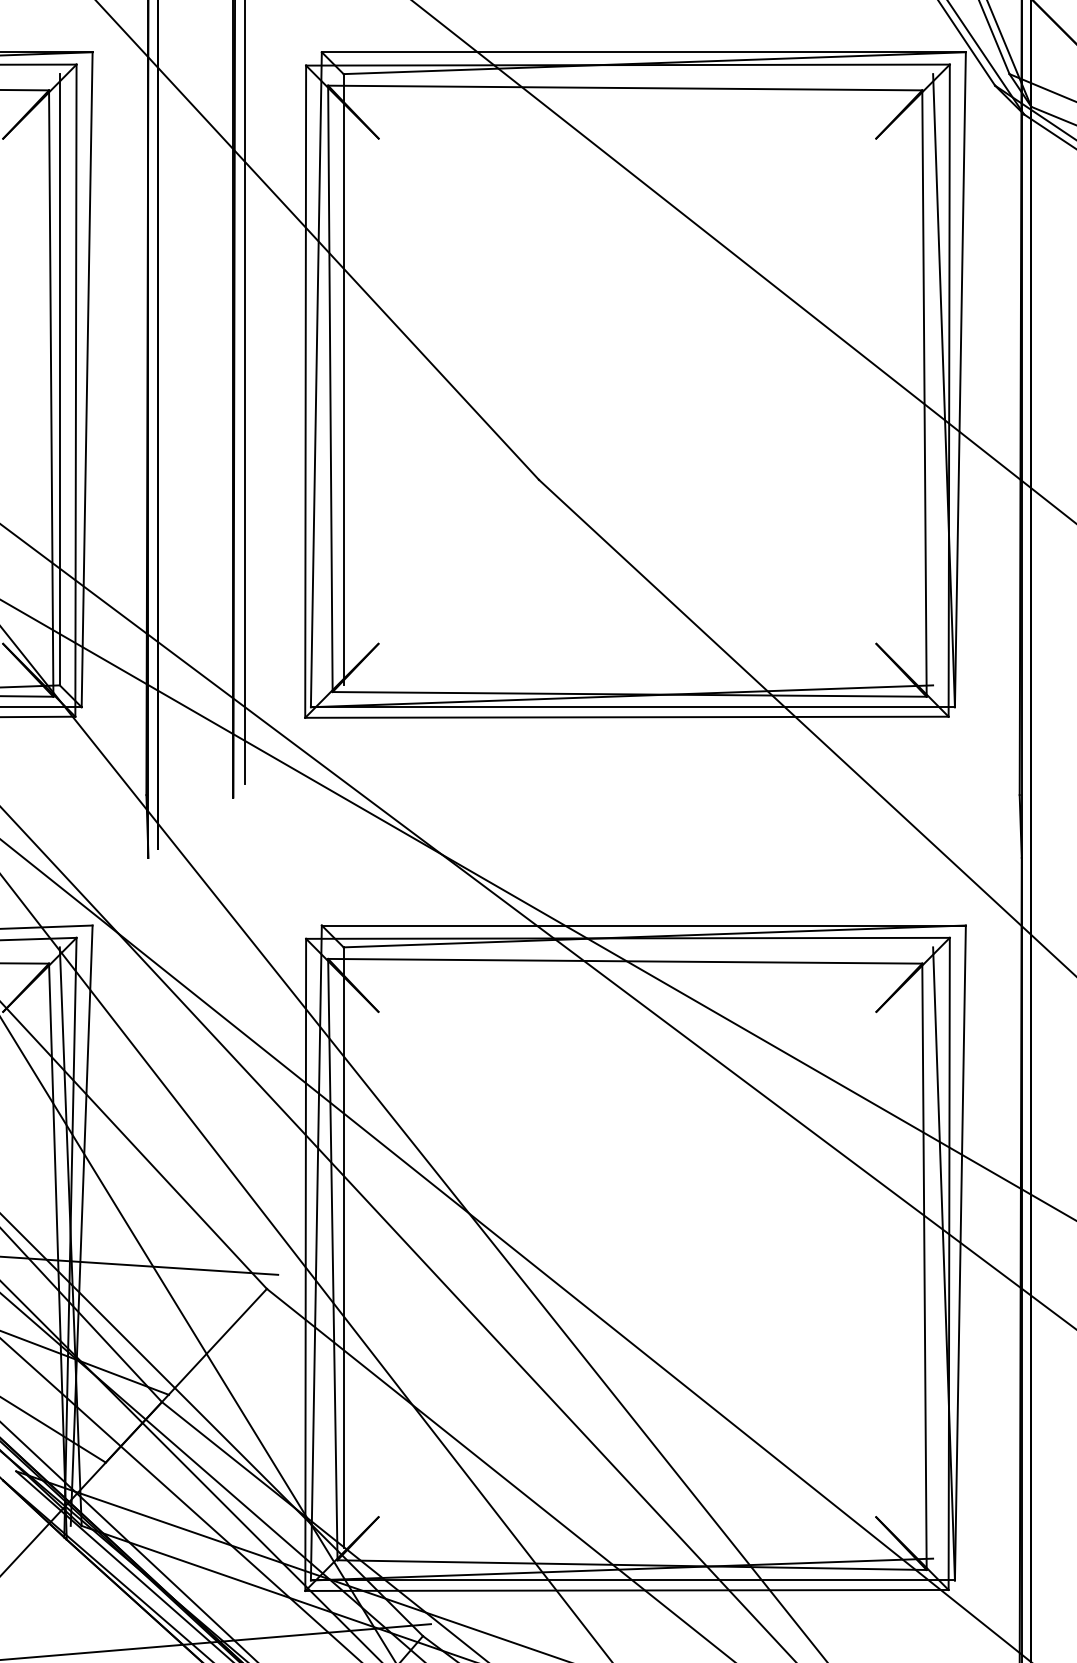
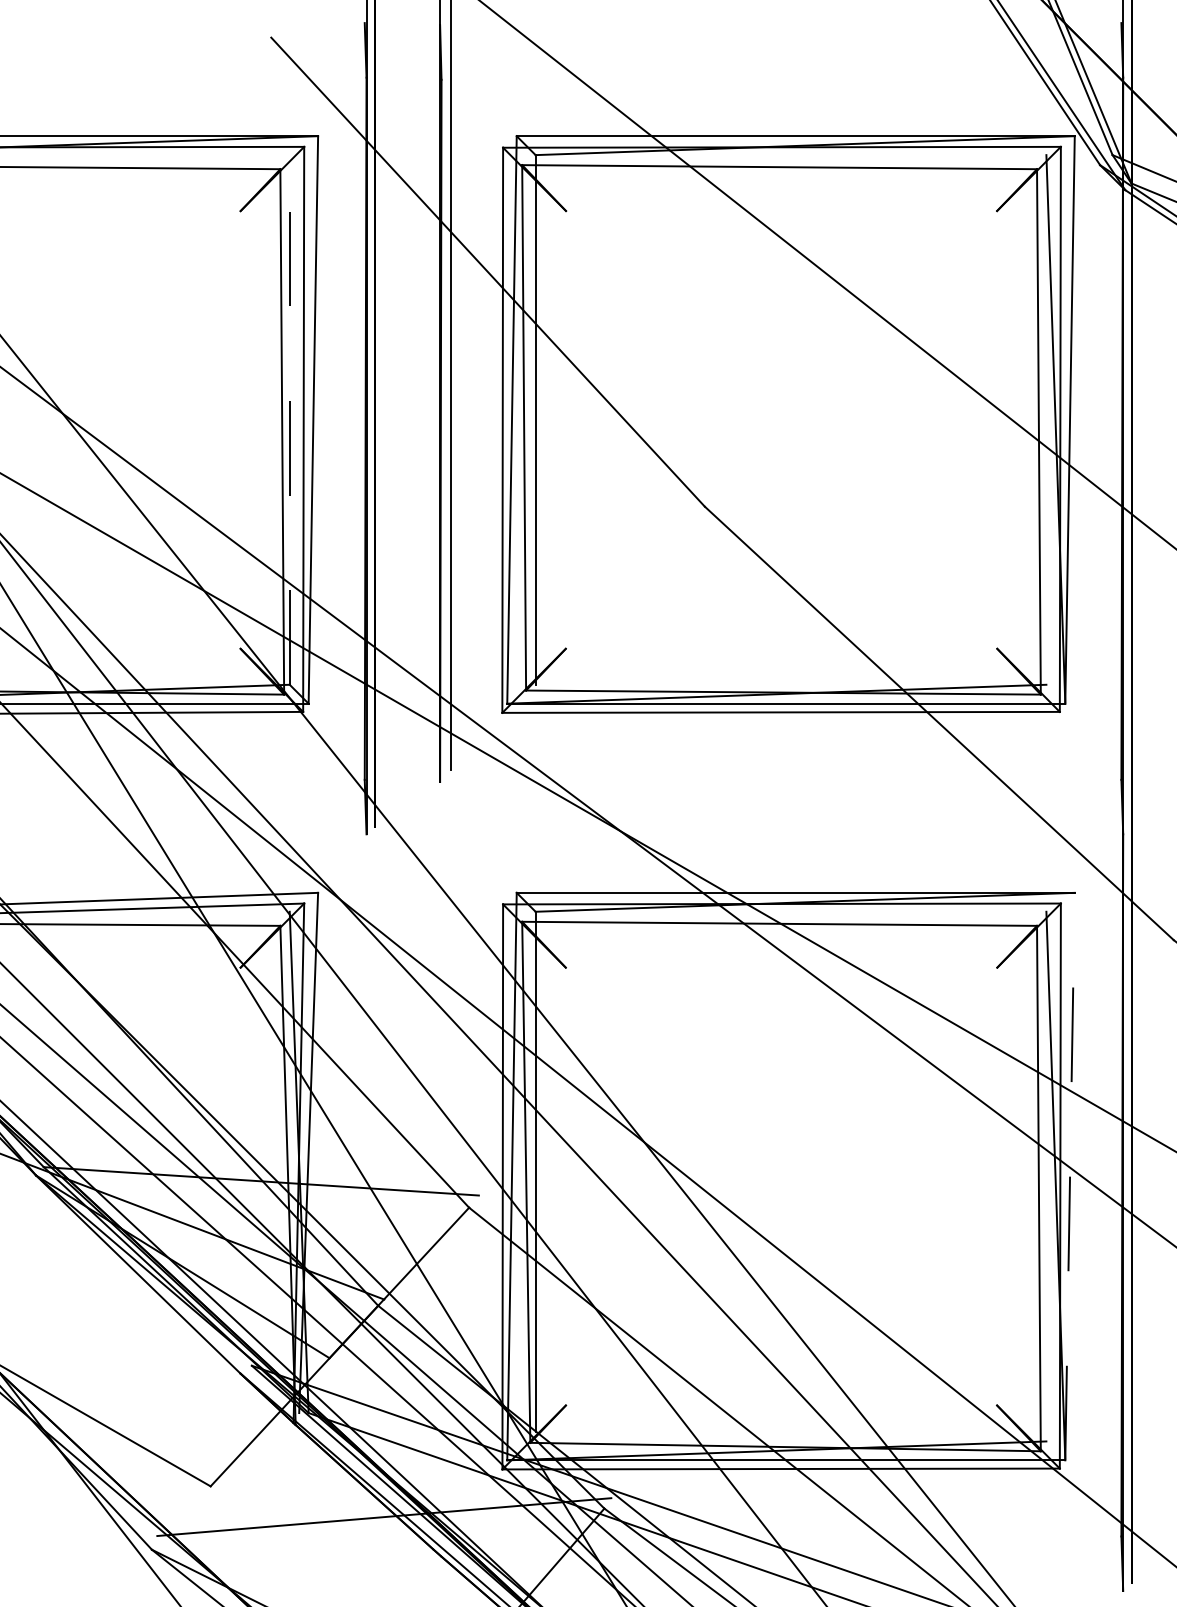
line: (59, 379) -> (289, 419), solid -> dashed
line: (960, 1252) -> (1070, 1176), solid -> dashed

